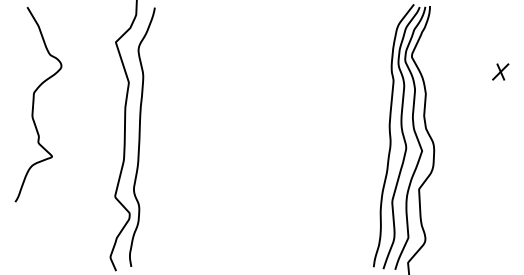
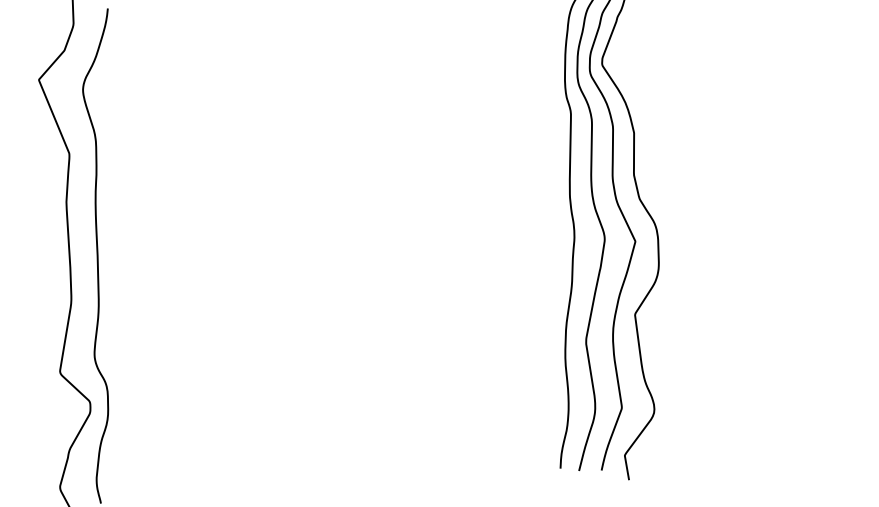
part: (500, 71) -> (772, 79), removed

